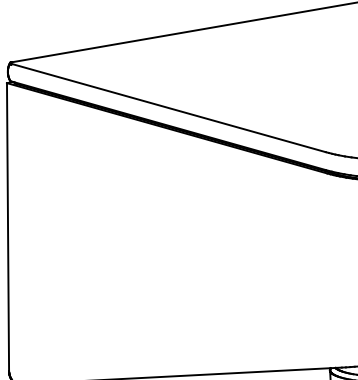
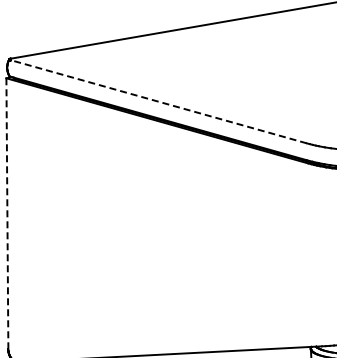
line: (168, 107) -> (158, 101), solid -> dashed
line: (8, 227) -> (7, 214), solid -> dashed

